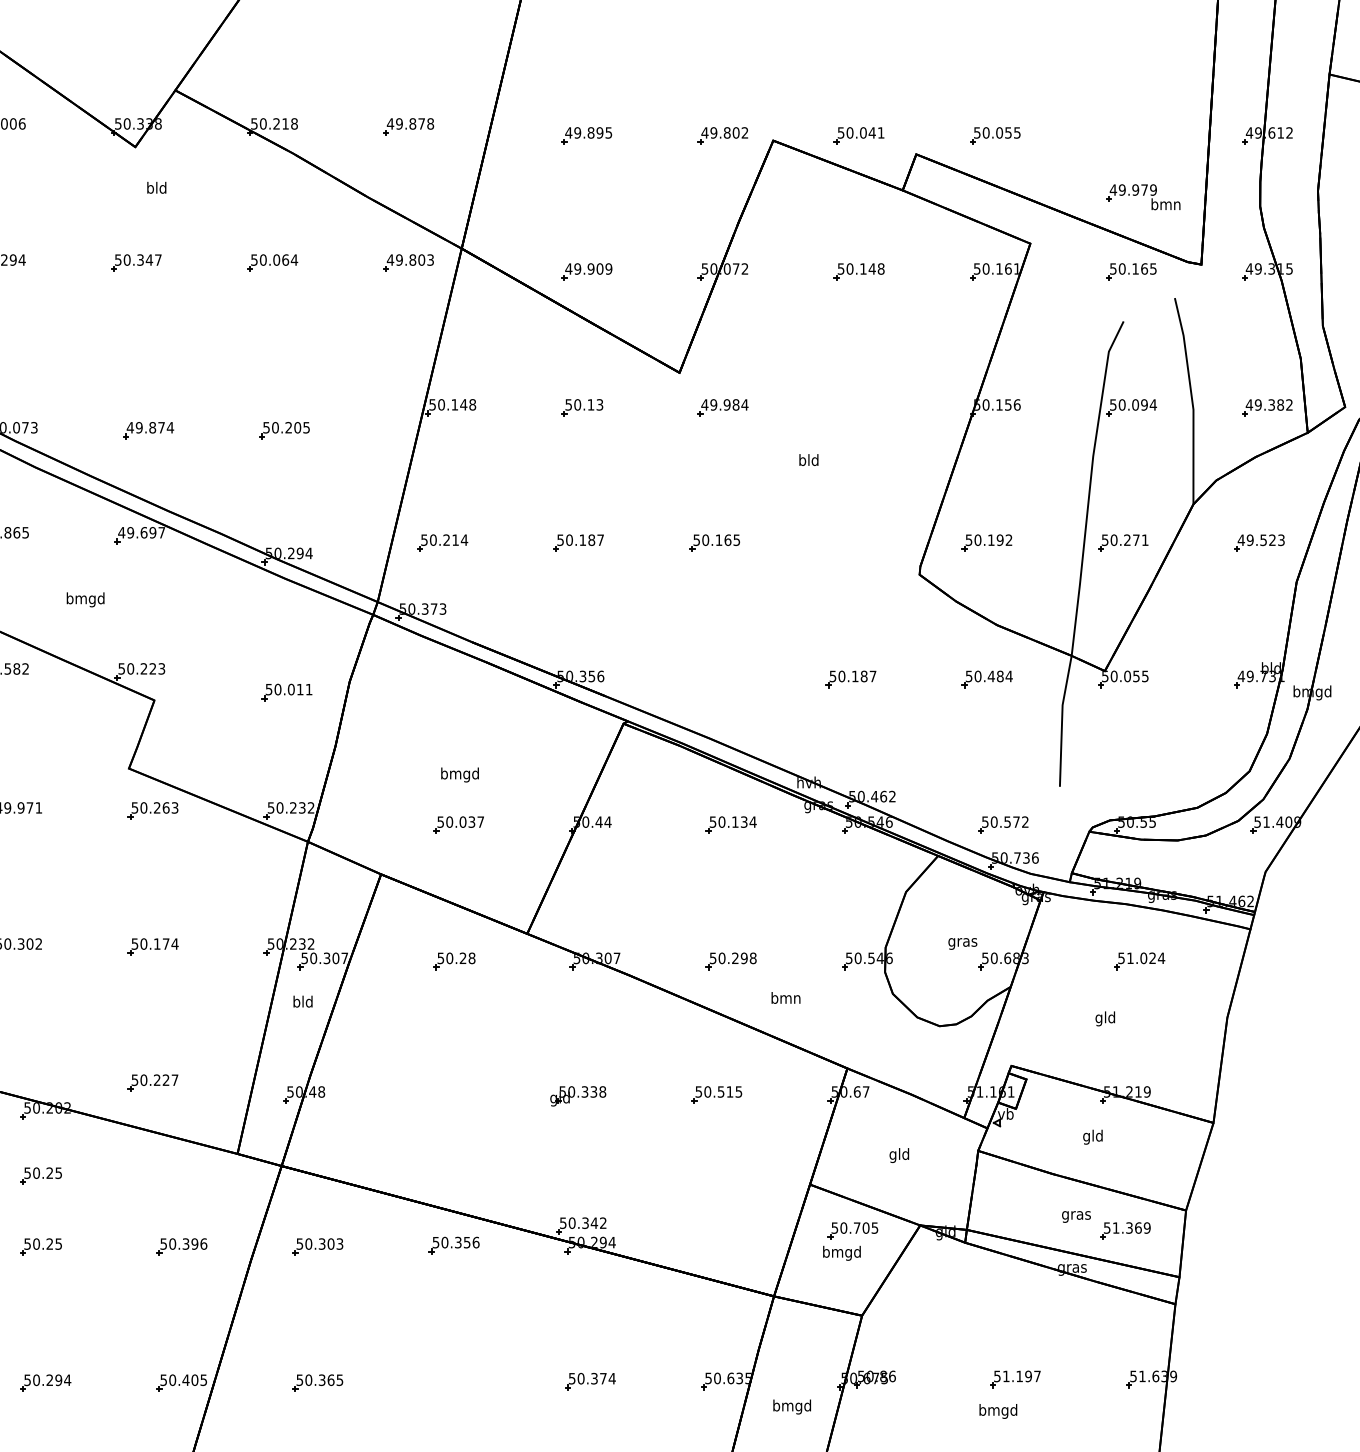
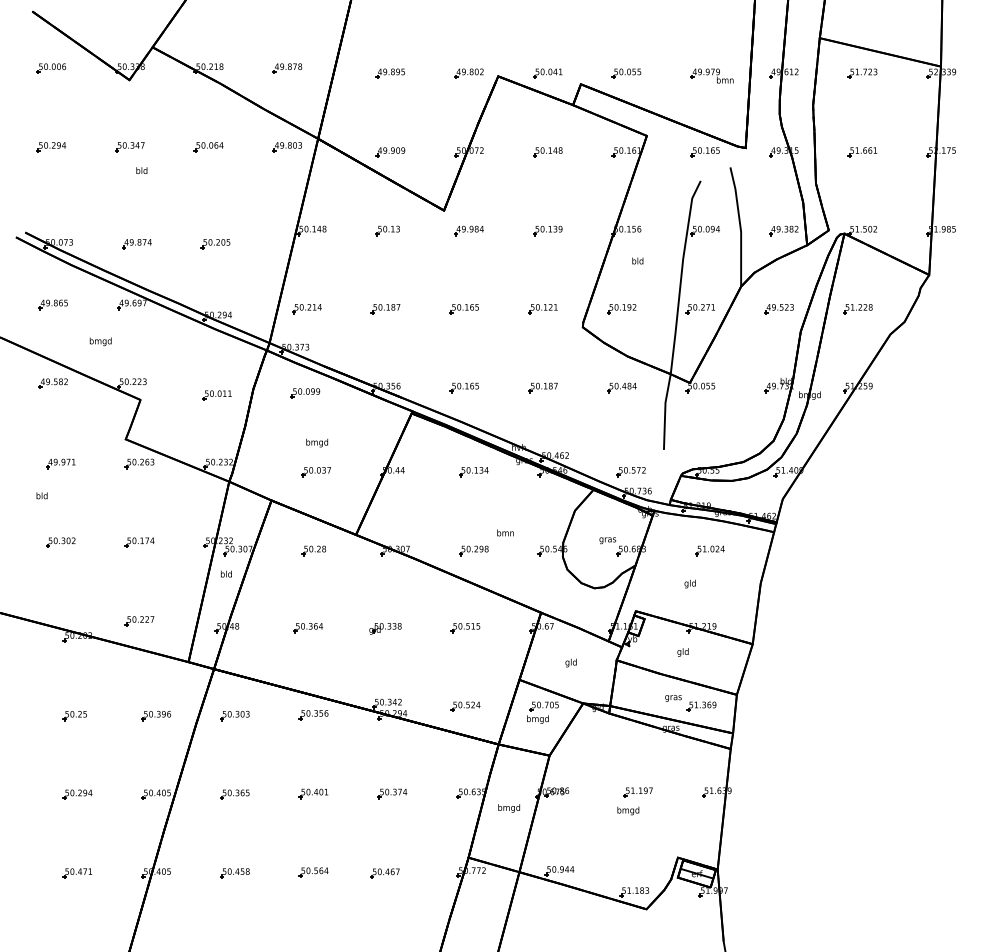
text: (156, 187) -> (141, 170), moved
part: (1142, 196) -> (711, 75), moved
part: (858, 407) -> (547, 230), added
text: (808, 459) -> (637, 260), moved
part: (849, 543) -> (542, 309), added
part: (713, 678) -> (463, 387), added
part: (439, 689) -> (305, 393), added
text: (785, 997) -> (505, 532), moved
part: (443, 1095) -> (307, 628), added
part: (40, 1177) -> (74, 675), removed
part: (716, 1230) -> (465, 706), added
part: (453, 1381) -> (313, 793), added

